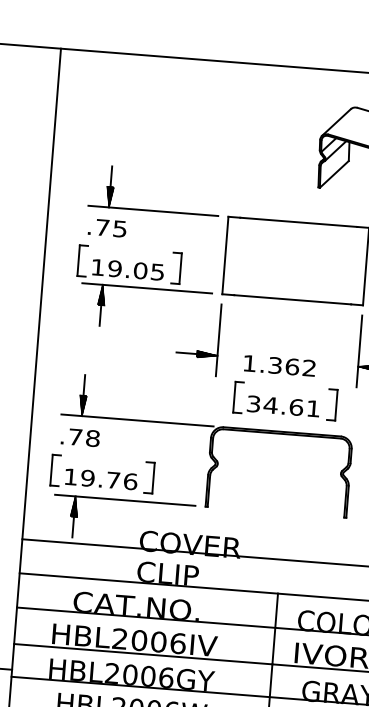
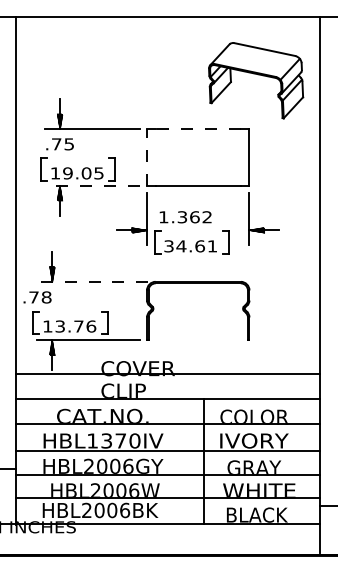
line: (299, 222) -> (198, 129), solid -> dashed
line: (226, 255) -> (147, 157), solid -> dashed
line: (146, 287) -> (91, 185), solid -> dashed
part: (289, 375) -> (193, 223), moved
line: (137, 419) -> (92, 281), solid -> dashed
text: (80, 437) -> (37, 297), moved
text: (88, 478) -> (60, 326), 19.76 -> 13.76
text: (148, 640) -> (113, 440), HBL2006IV -> HBL1370IV

